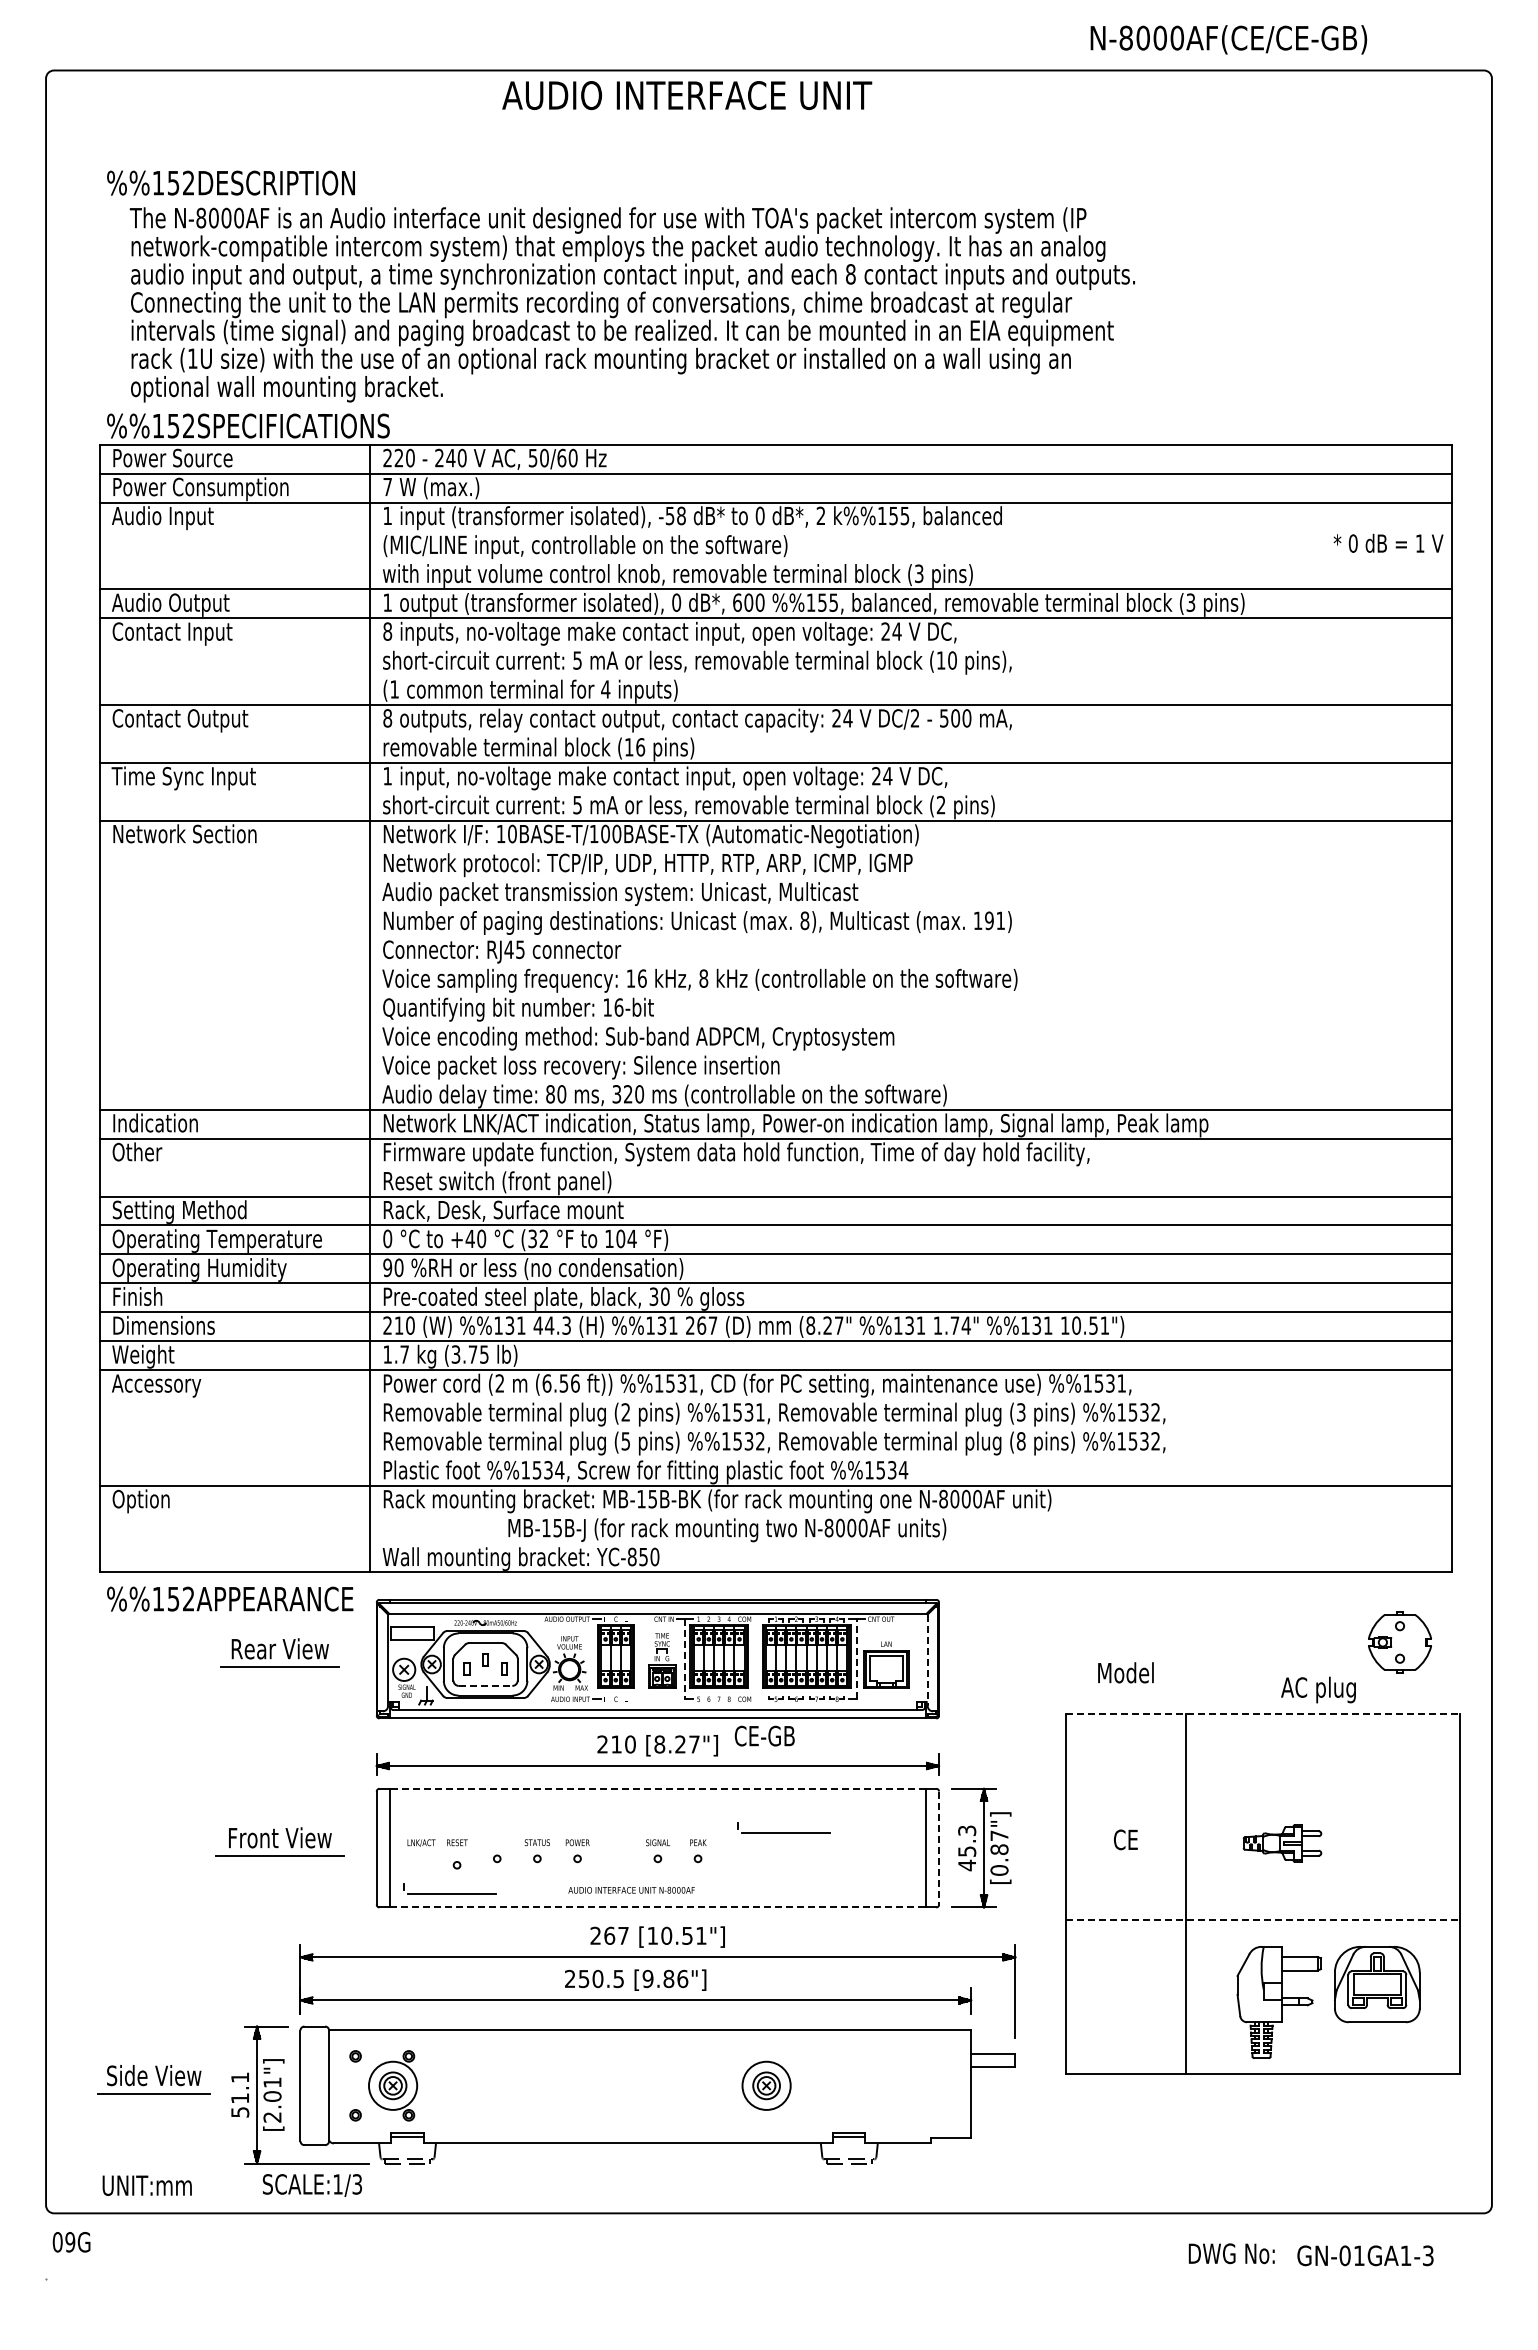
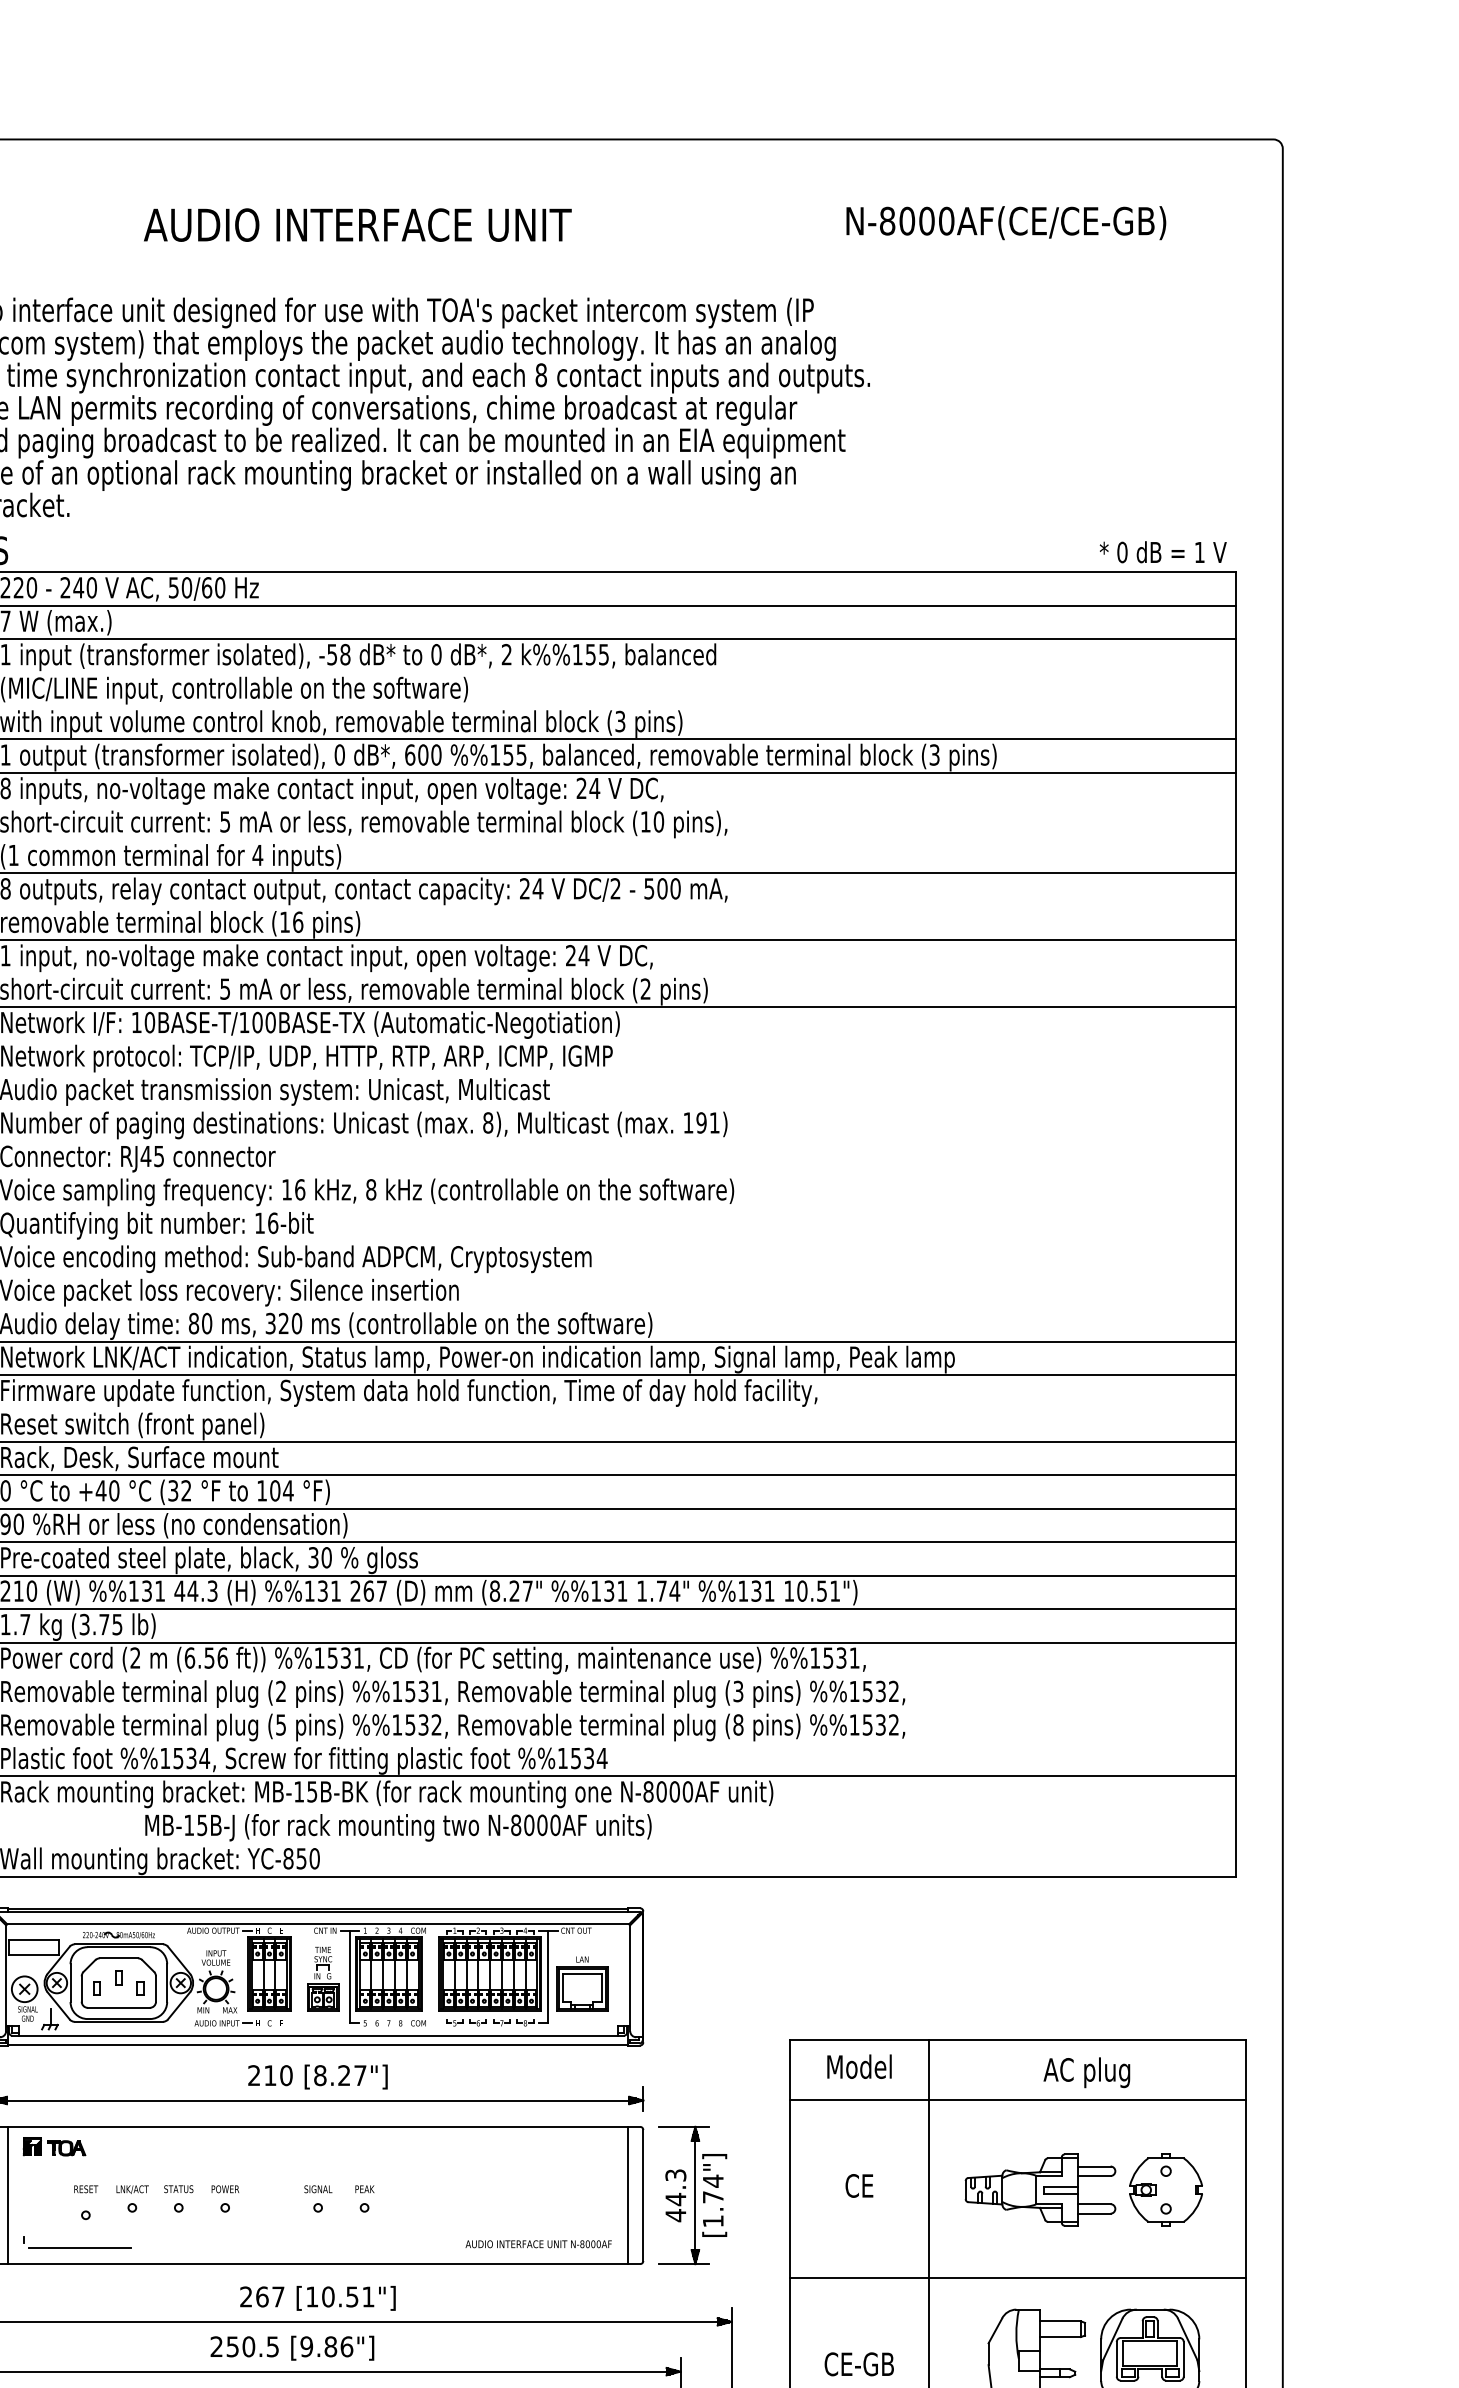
text: (1228, 39) -> (1005, 222), moved
text: (687, 95) -> (358, 225), moved
text: (1388, 542) -> (1163, 551), moved
part: (1399, 1642) -> (1165, 2190), moved
line: (856, 1658) -> (547, 1976), dashed -> solid
line: (685, 1659) -> (350, 1977), dashed -> solid
line: (927, 1660) -> (629, 1978), dashed -> solid
text: (1125, 1672) -> (858, 2066), moved
line: (485, 1685) -> (118, 2007), dashed -> solid
text: (1318, 1689) -> (1086, 2072), moved
line: (1263, 1713) -> (1018, 2039), dashed -> solid
text: (764, 1735) -> (858, 2363), moved
line: (1262, 1765) -> (1017, 2099), added
line: (657, 1789) -> (317, 2127), dashed -> solid
part: (429, 1805) -> (53, 2146), added
part: (783, 1827) -> (463, 2171), removed
text: (421, 1842) -> (132, 2188), moved
part: (1282, 1843) -> (1040, 2190), size x1.67
line: (939, 1848) -> (643, 2195), dashed -> solid
text: (967, 1851) -> (676, 2199), 45.3 -> 44.3
text: (999, 1852) -> (713, 2200), [0.87"] -> [1.74"]
text: (631, 1889) -> (538, 2243), moved
line: (657, 1907) -> (317, 2264), dashed -> solid
line: (1263, 1919) -> (1018, 2278), dashed -> solid

